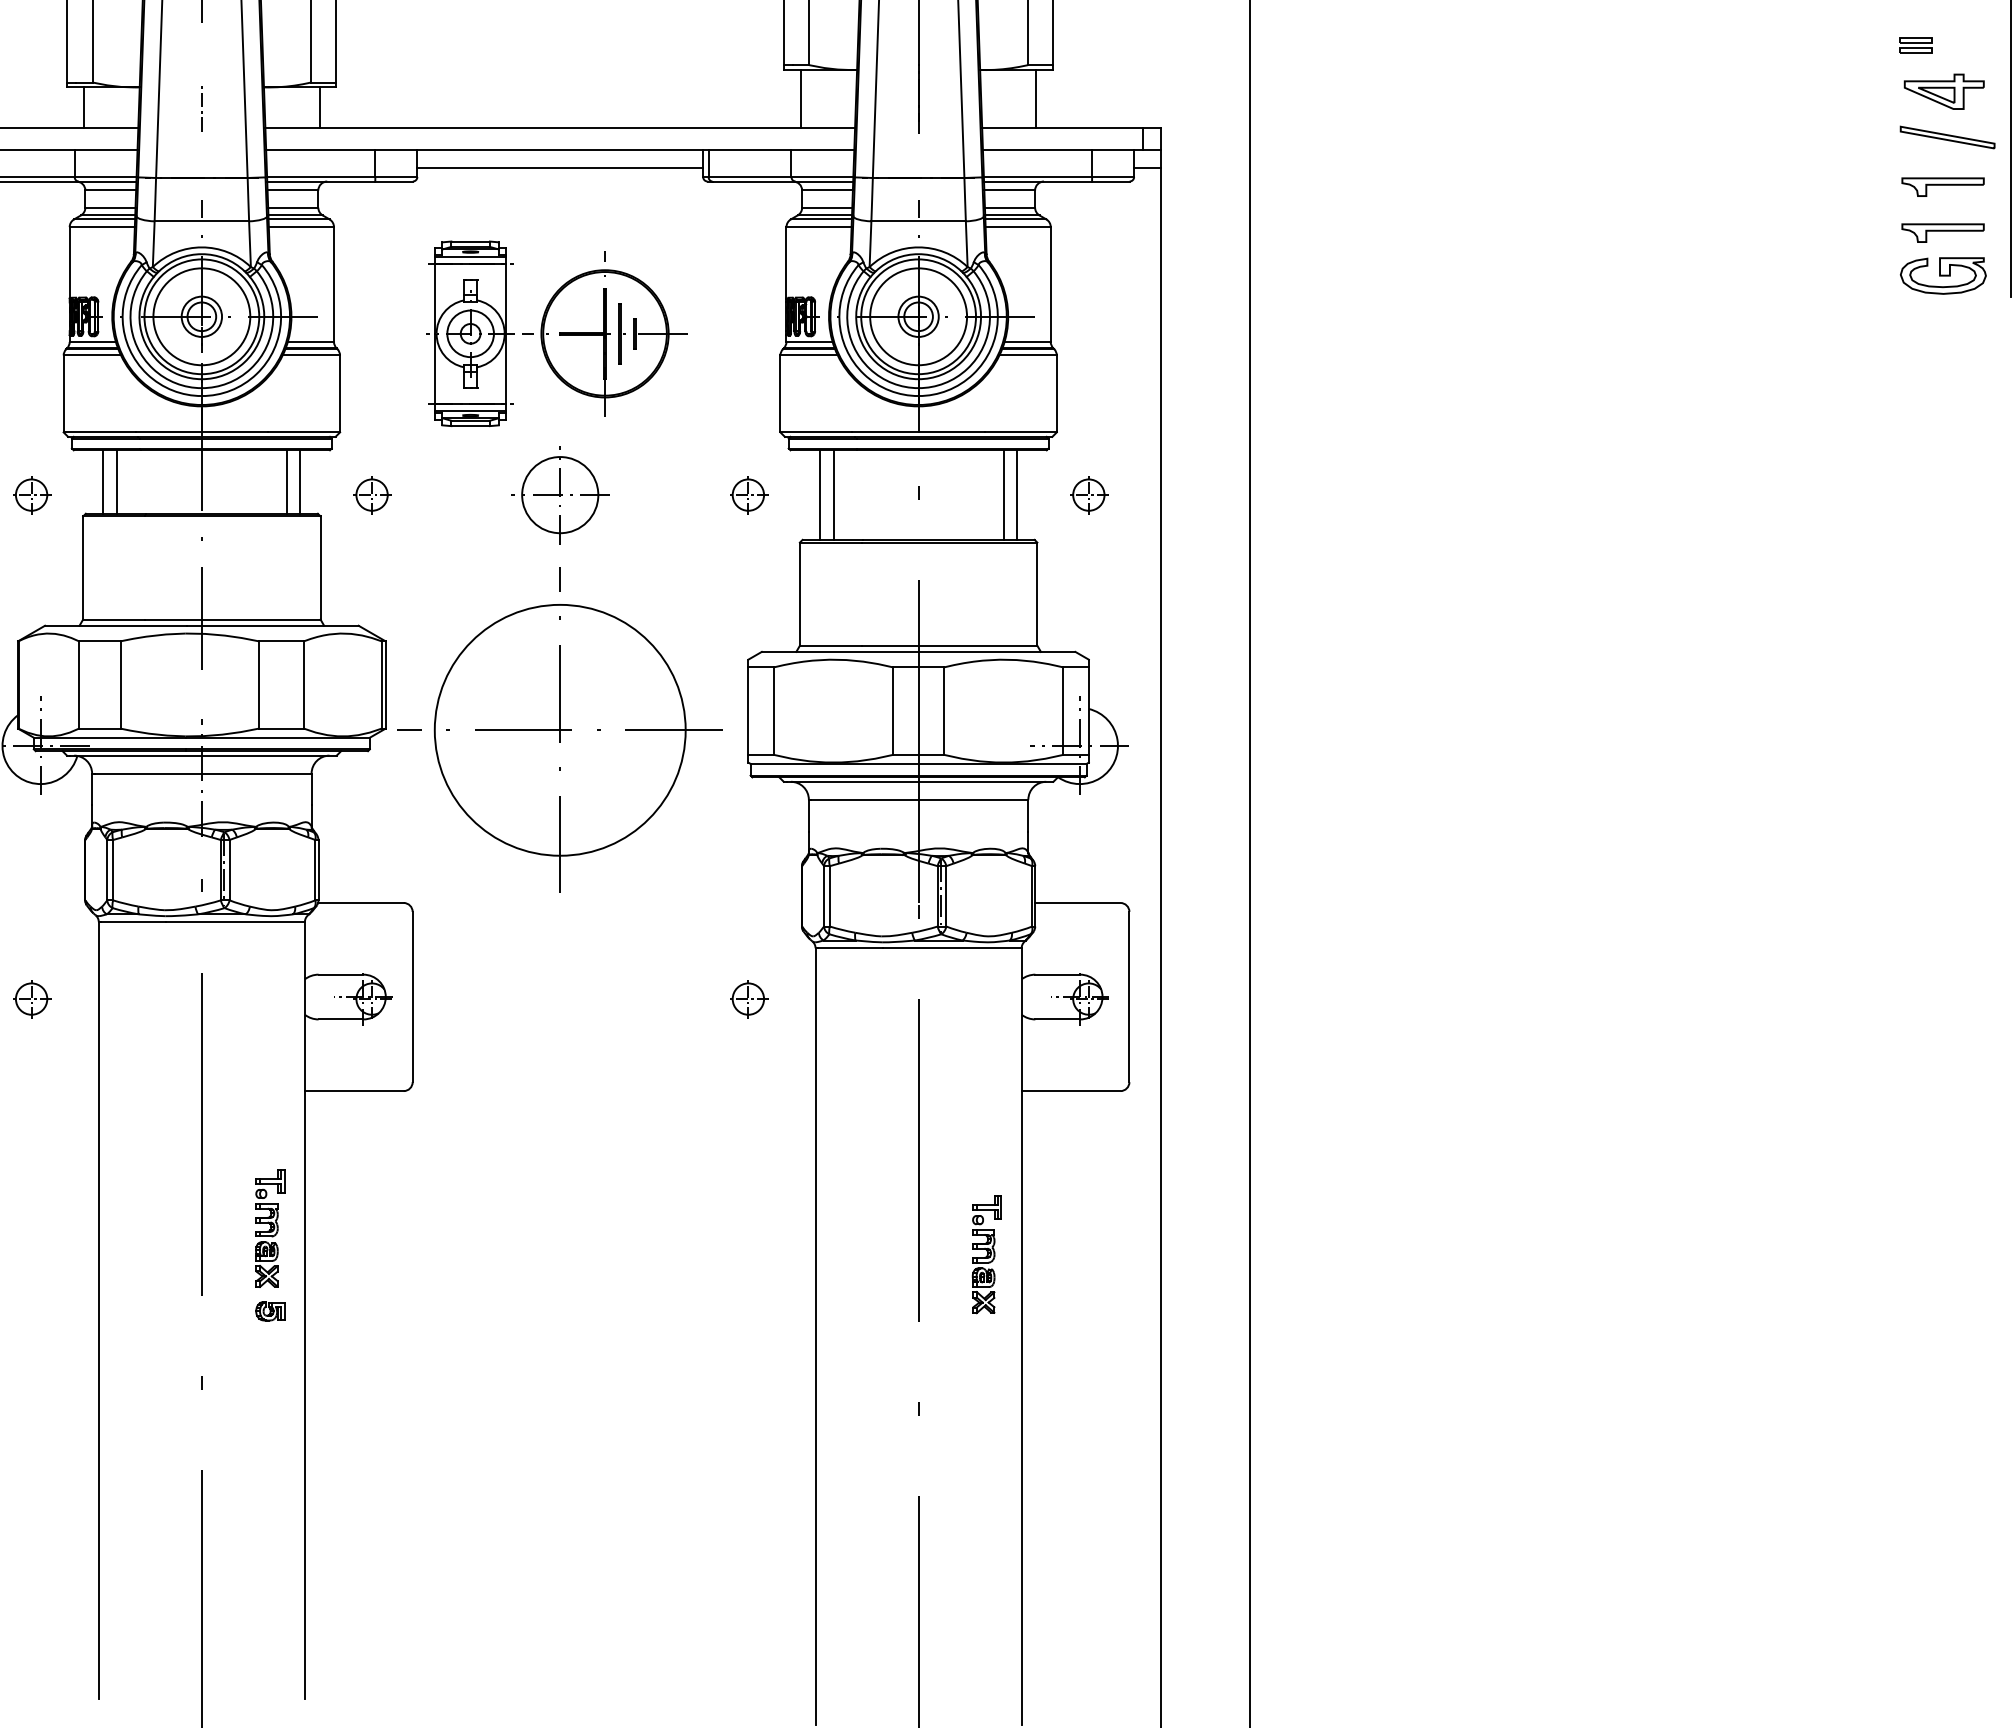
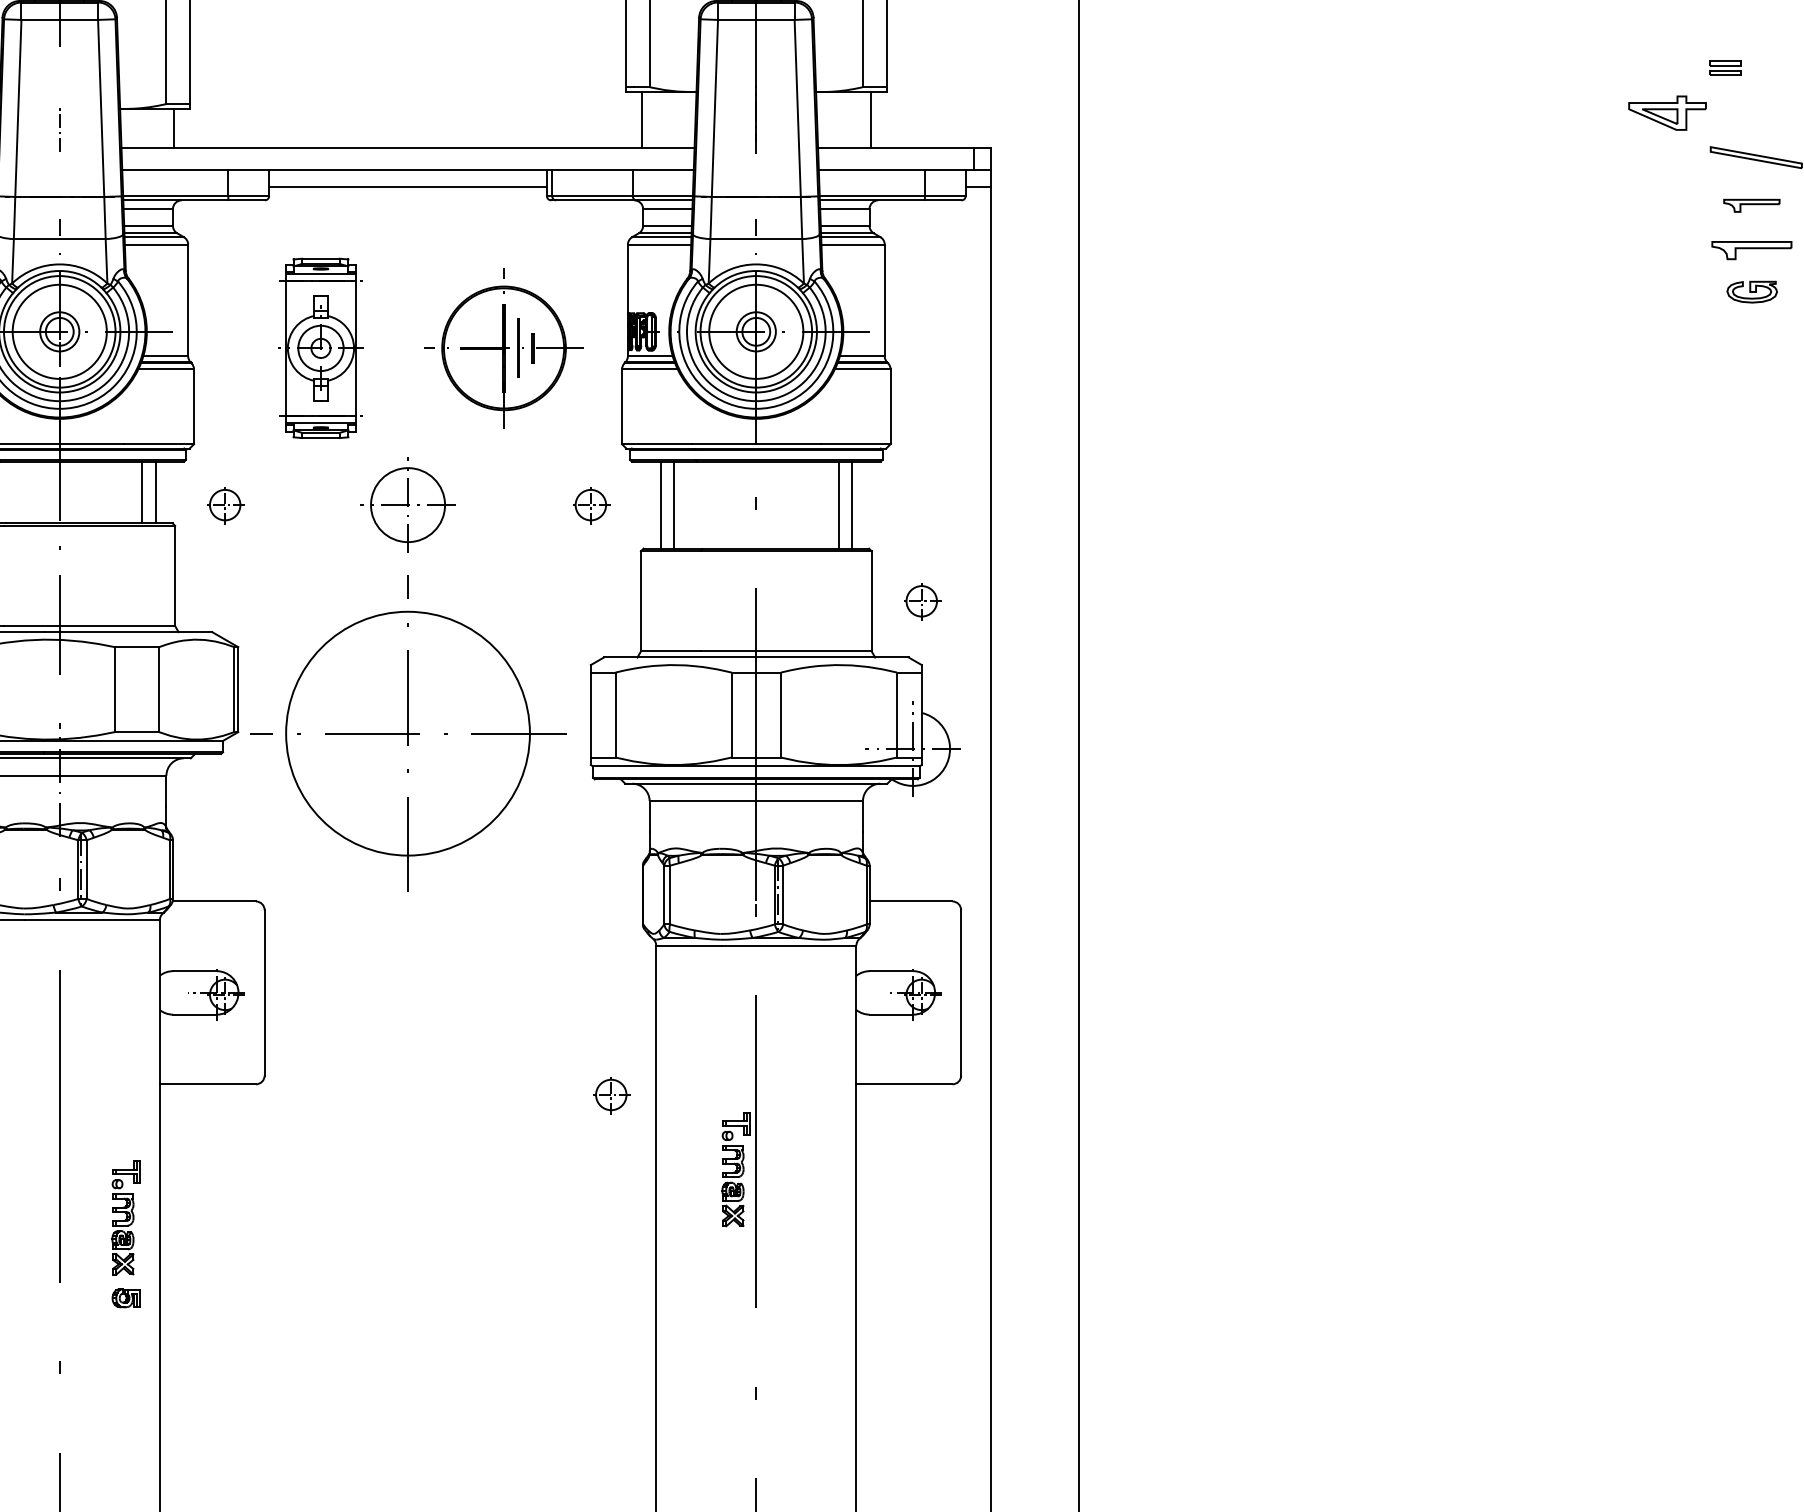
part: (1943, 91) -> (1666, 112), moved
part: (1942, 186) -> (1751, 205), size x0.7
part: (1943, 275) -> (1752, 291), size x0.6
part: (604, 333) -> (503, 348), moved
part: (1089, 495) -> (922, 601), moved
part: (749, 999) -> (612, 1095), moved
part: (986, 1254) -> (735, 1169), moved

